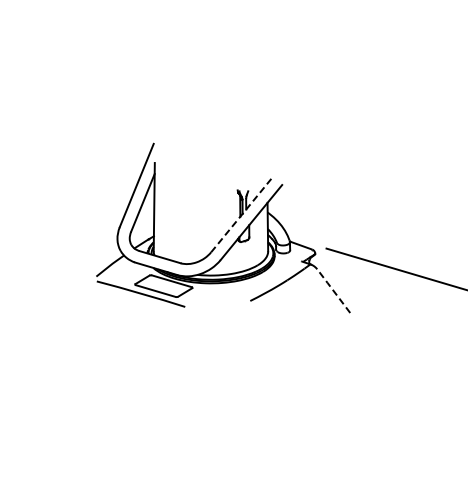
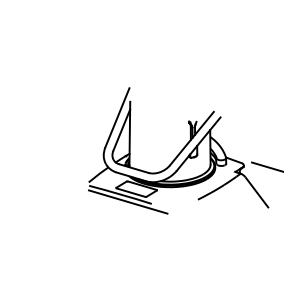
line: (241, 214) -> (191, 138), dashed -> solid
line: (333, 290) -> (256, 192), dashed -> solid
line: (151, 303) -> (127, 201), added

